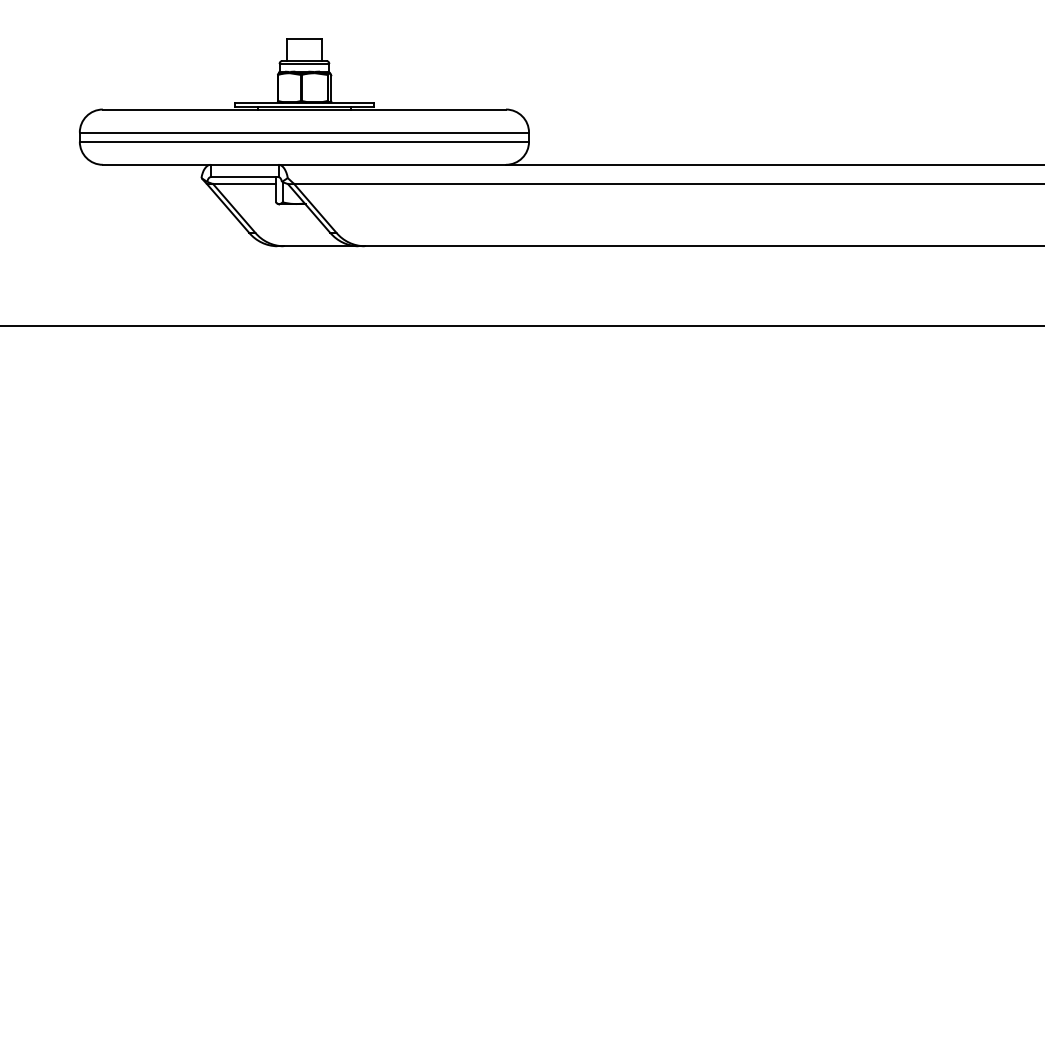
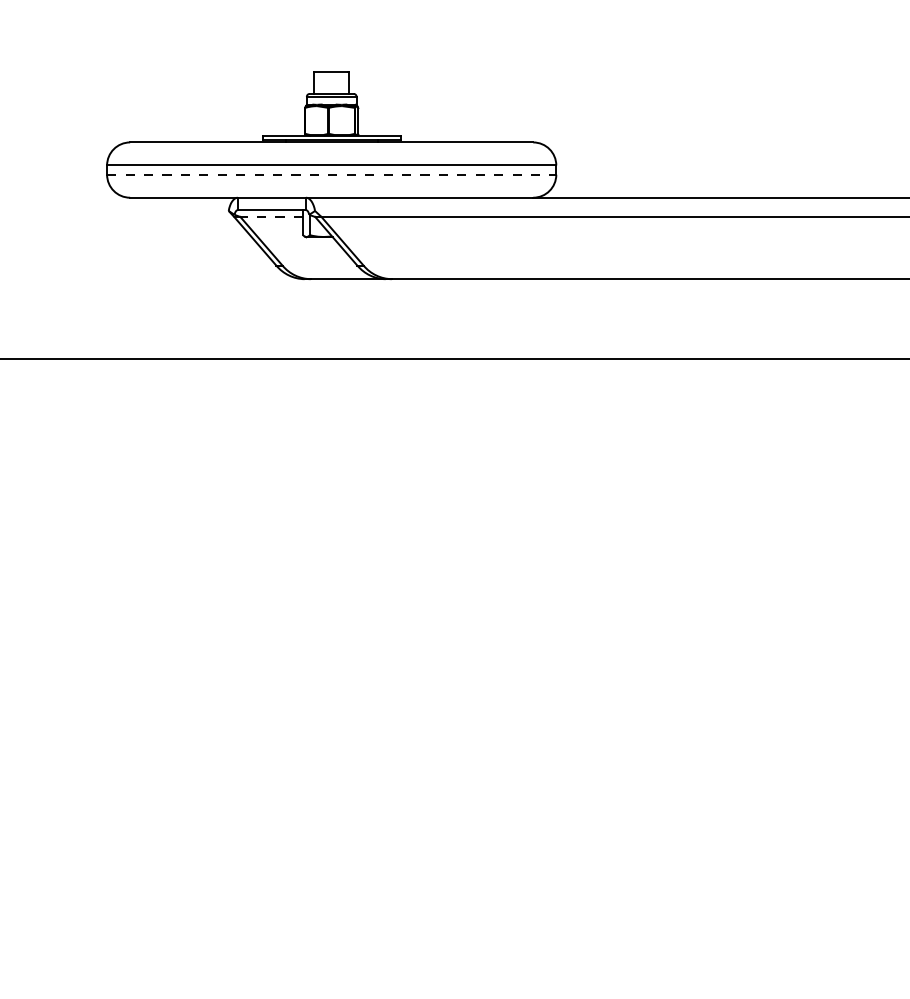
line: (304, 141) -> (331, 174), solid -> dashed
line: (243, 184) -> (270, 217), solid -> dashed

